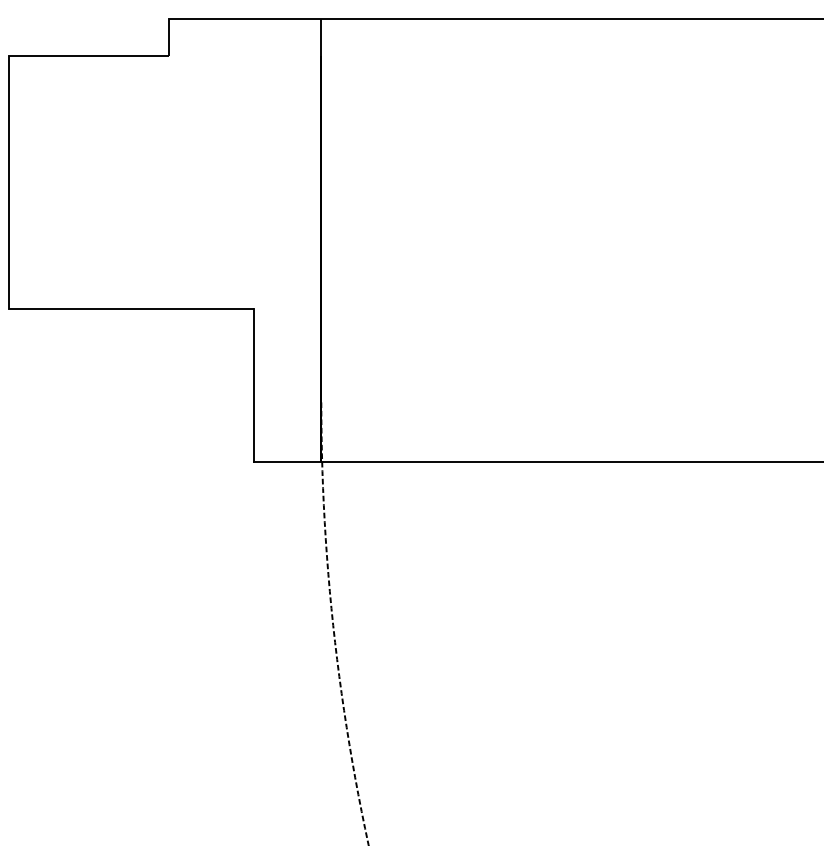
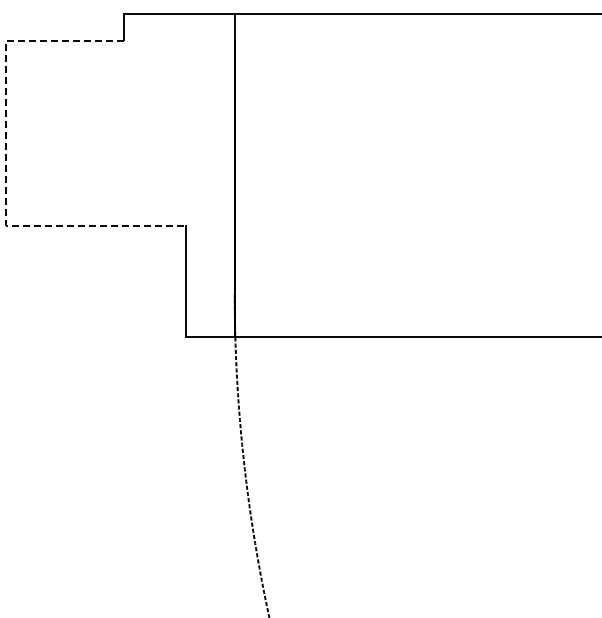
line: (8, 225) -> (6, 164), solid -> dashed

